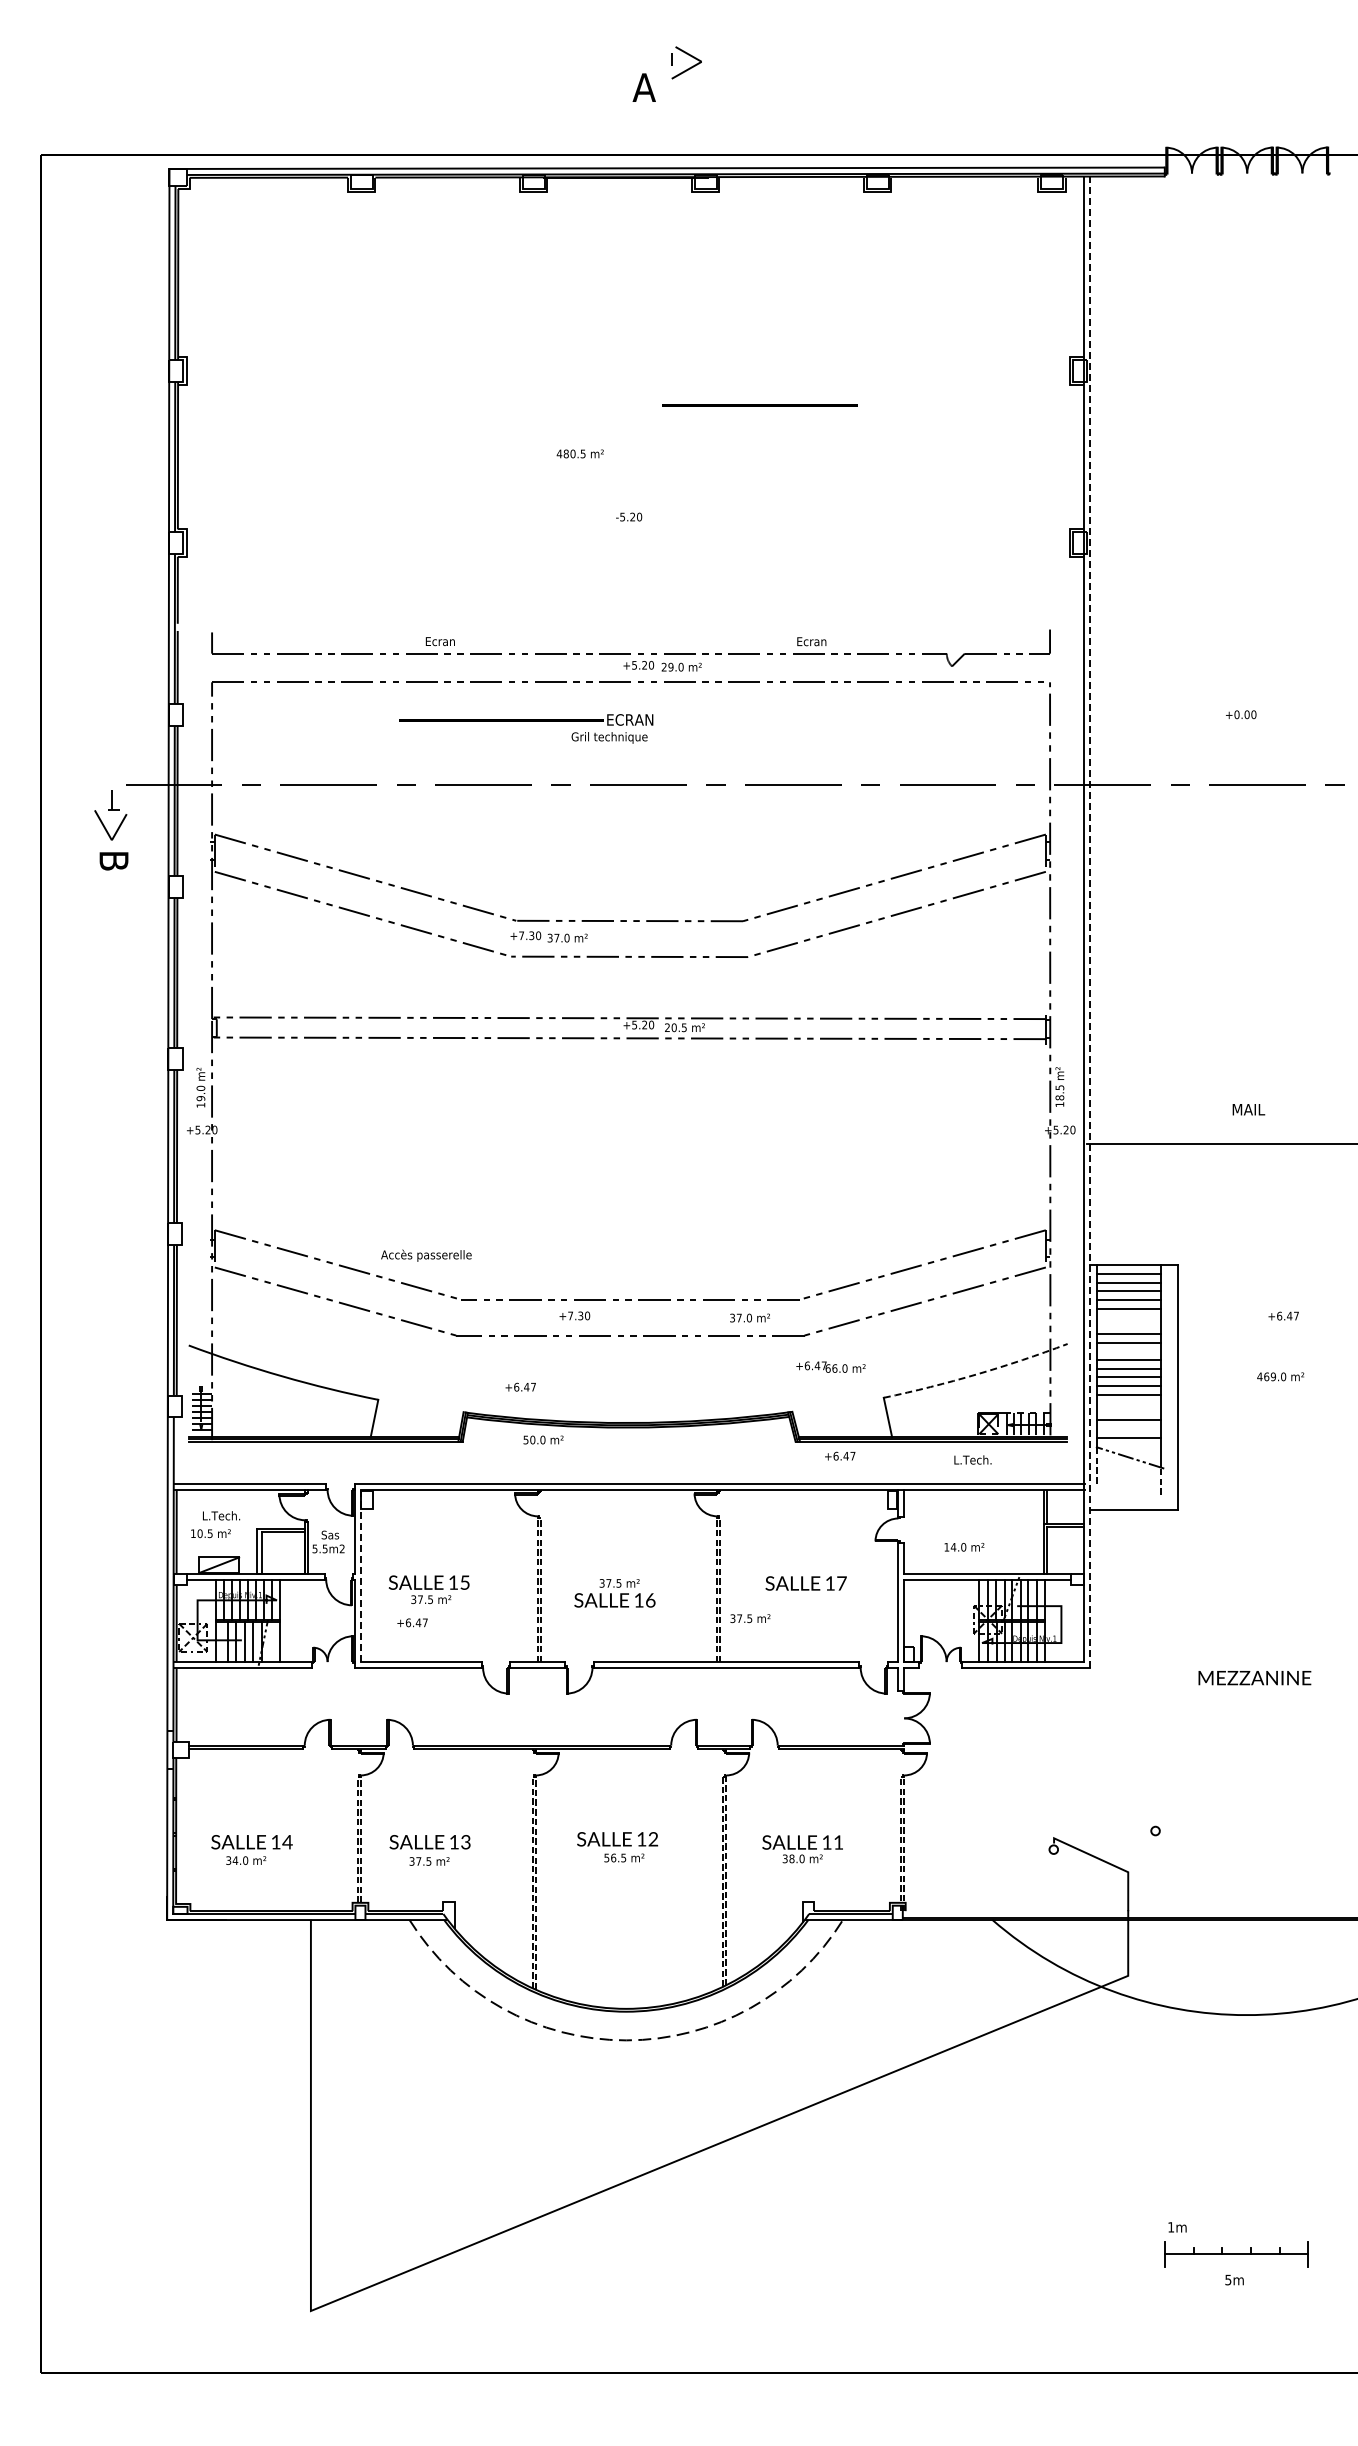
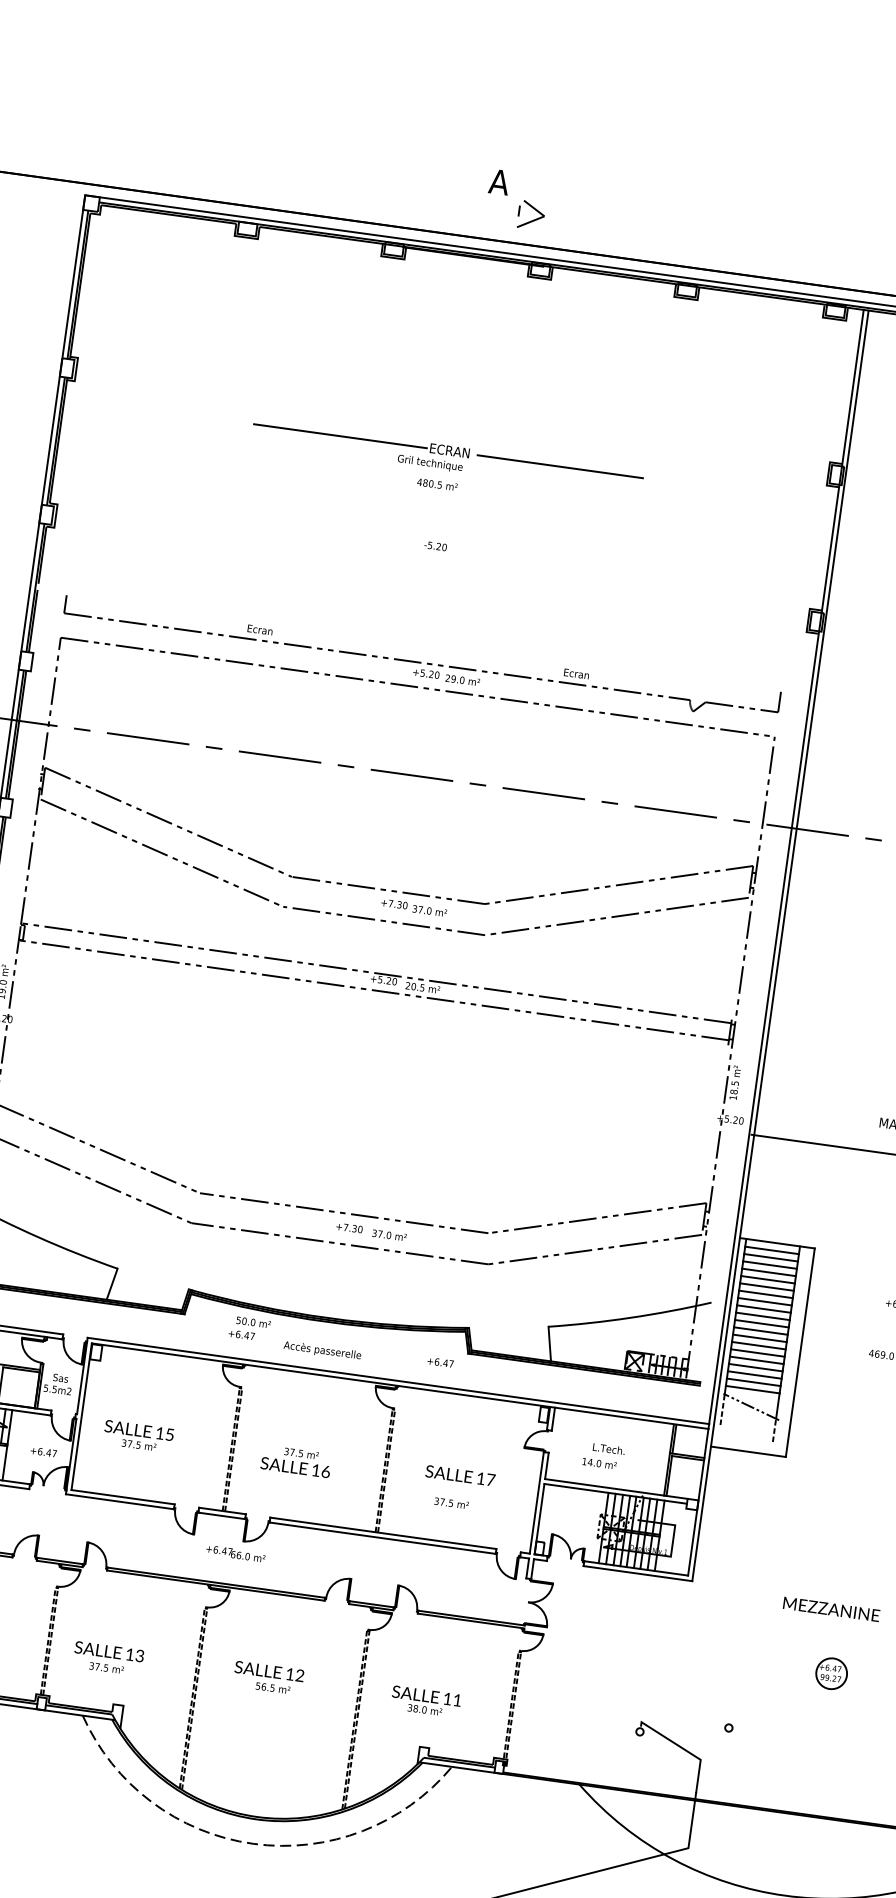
part: (686, 62) -> (531, 215), moved
text: (579, 453) -> (436, 484), moved
text: (526, 728) -> (360, 445), moved
line: (1089, 922) -> (780, 946), dashed -> solid
text: (548, 936) -> (413, 907), moved
text: (426, 1255) -> (322, 1350), moved
text: (574, 1315) -> (349, 1227), moved
text: (749, 1317) -> (389, 1234), moved
line: (1128, 1317) -> (766, 1287), added
line: (1128, 1325) -> (765, 1294), added
line: (1128, 1351) -> (762, 1316), added
text: (830, 1366) -> (235, 1553), moved
arc: (976, 1374) -> (630, 1317), dashed -> solid
text: (520, 1386) -> (241, 1334), moved
line: (1128, 1403) -> (756, 1360), added
line: (1128, 1411) -> (755, 1367), added
line: (1128, 1429) -> (753, 1382), added
text: (840, 1455) -> (440, 1361), moved
text: (972, 1459) -> (608, 1448), moved
line: (360, 1576) -> (81, 1417), dashed -> solid
text: (750, 1618) -> (451, 1503), moved
text: (412, 1622) -> (43, 1451), moved
part: (1264, 1751) -> (831, 1673), added

